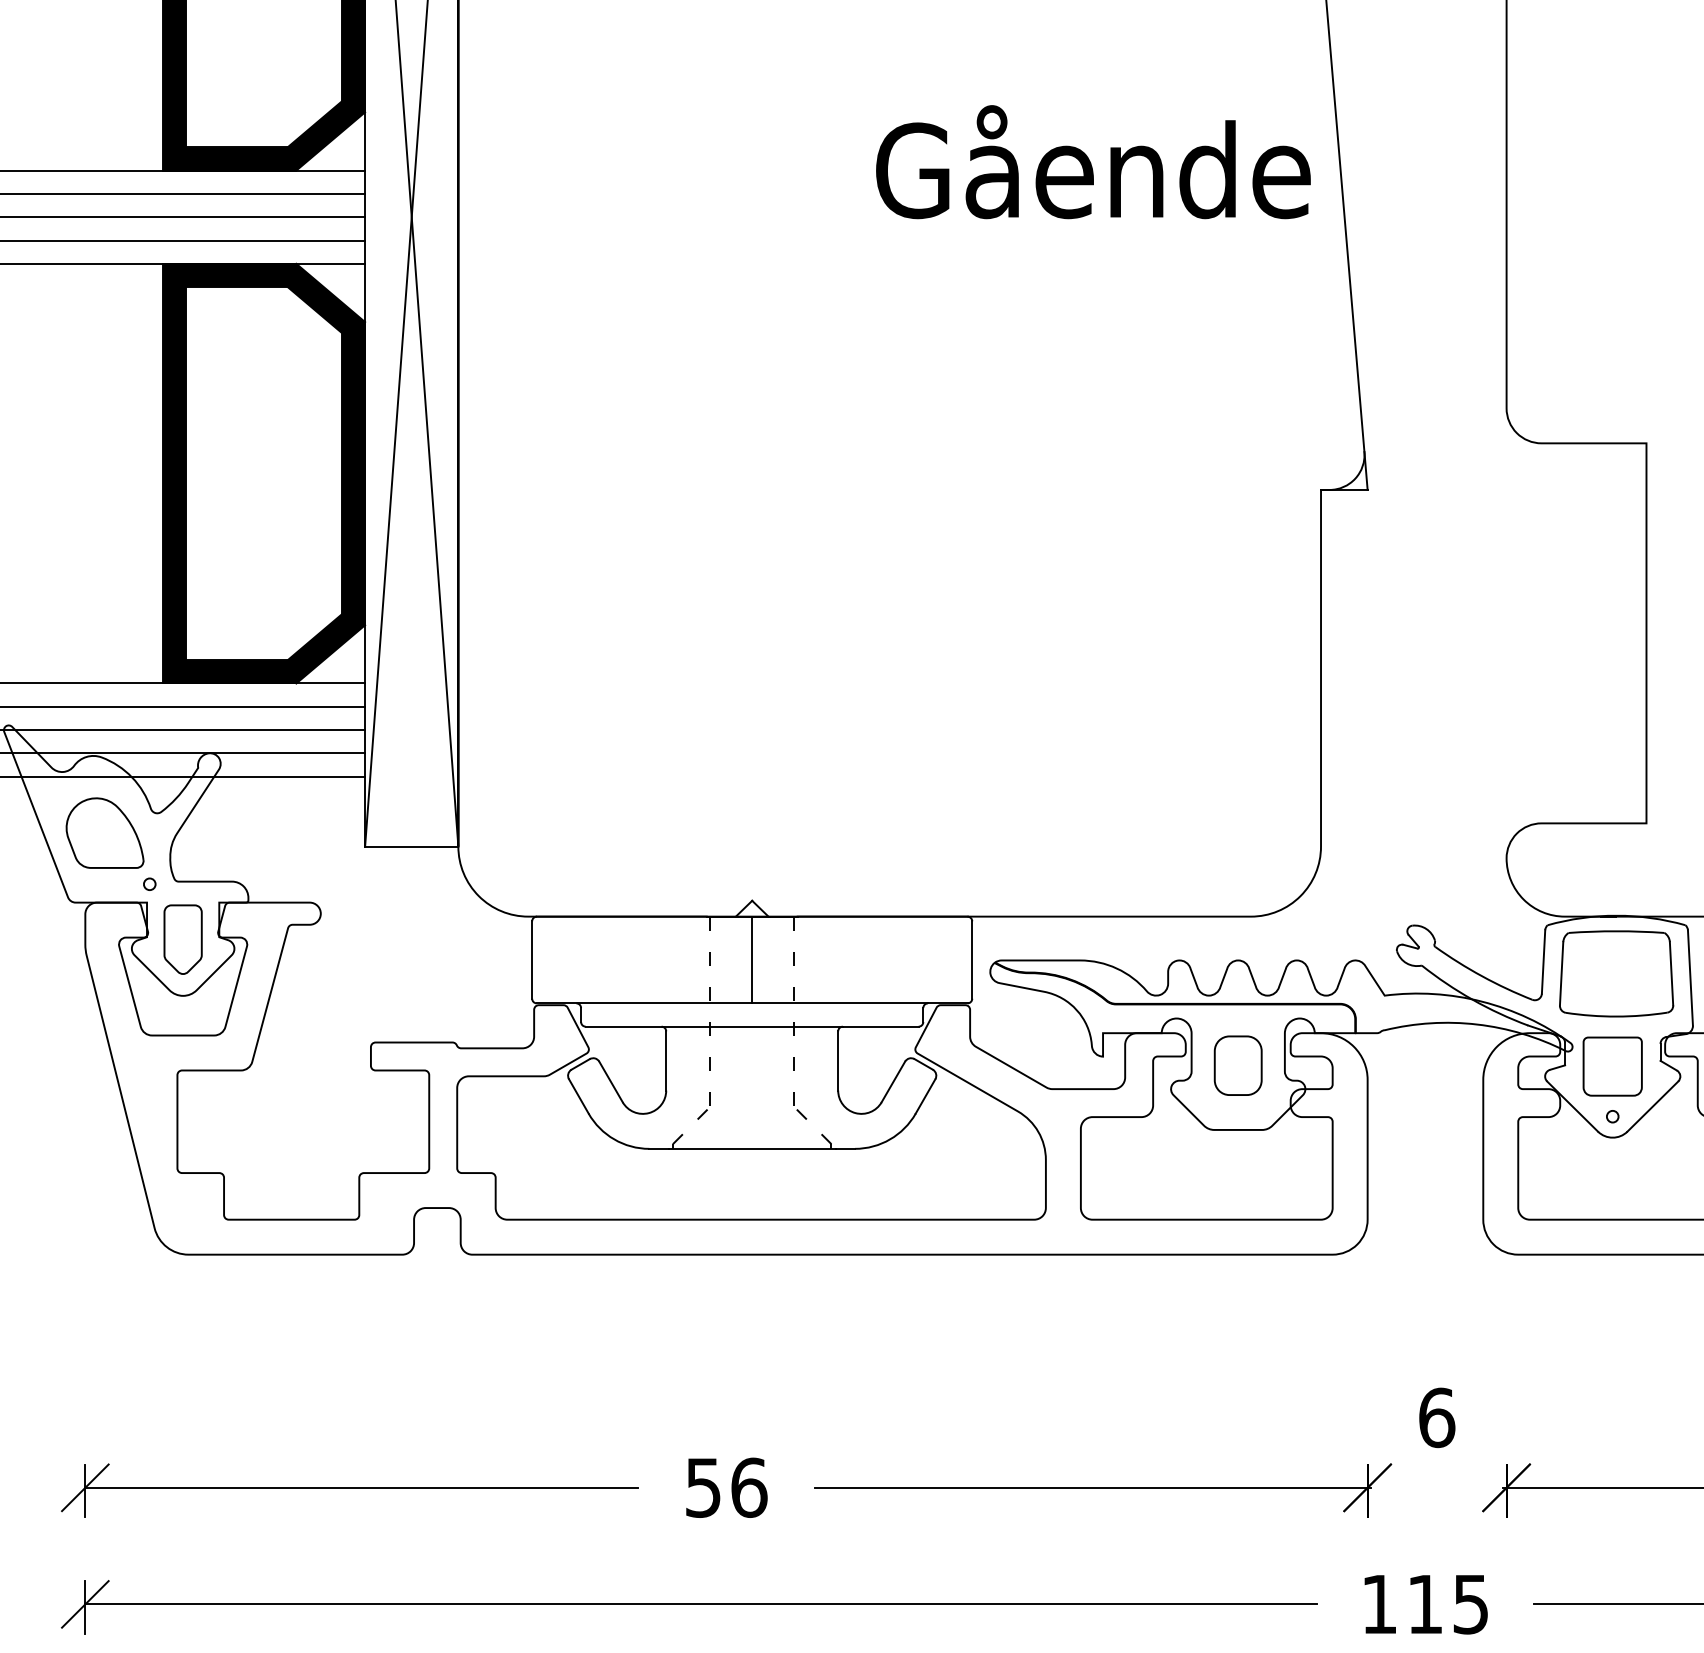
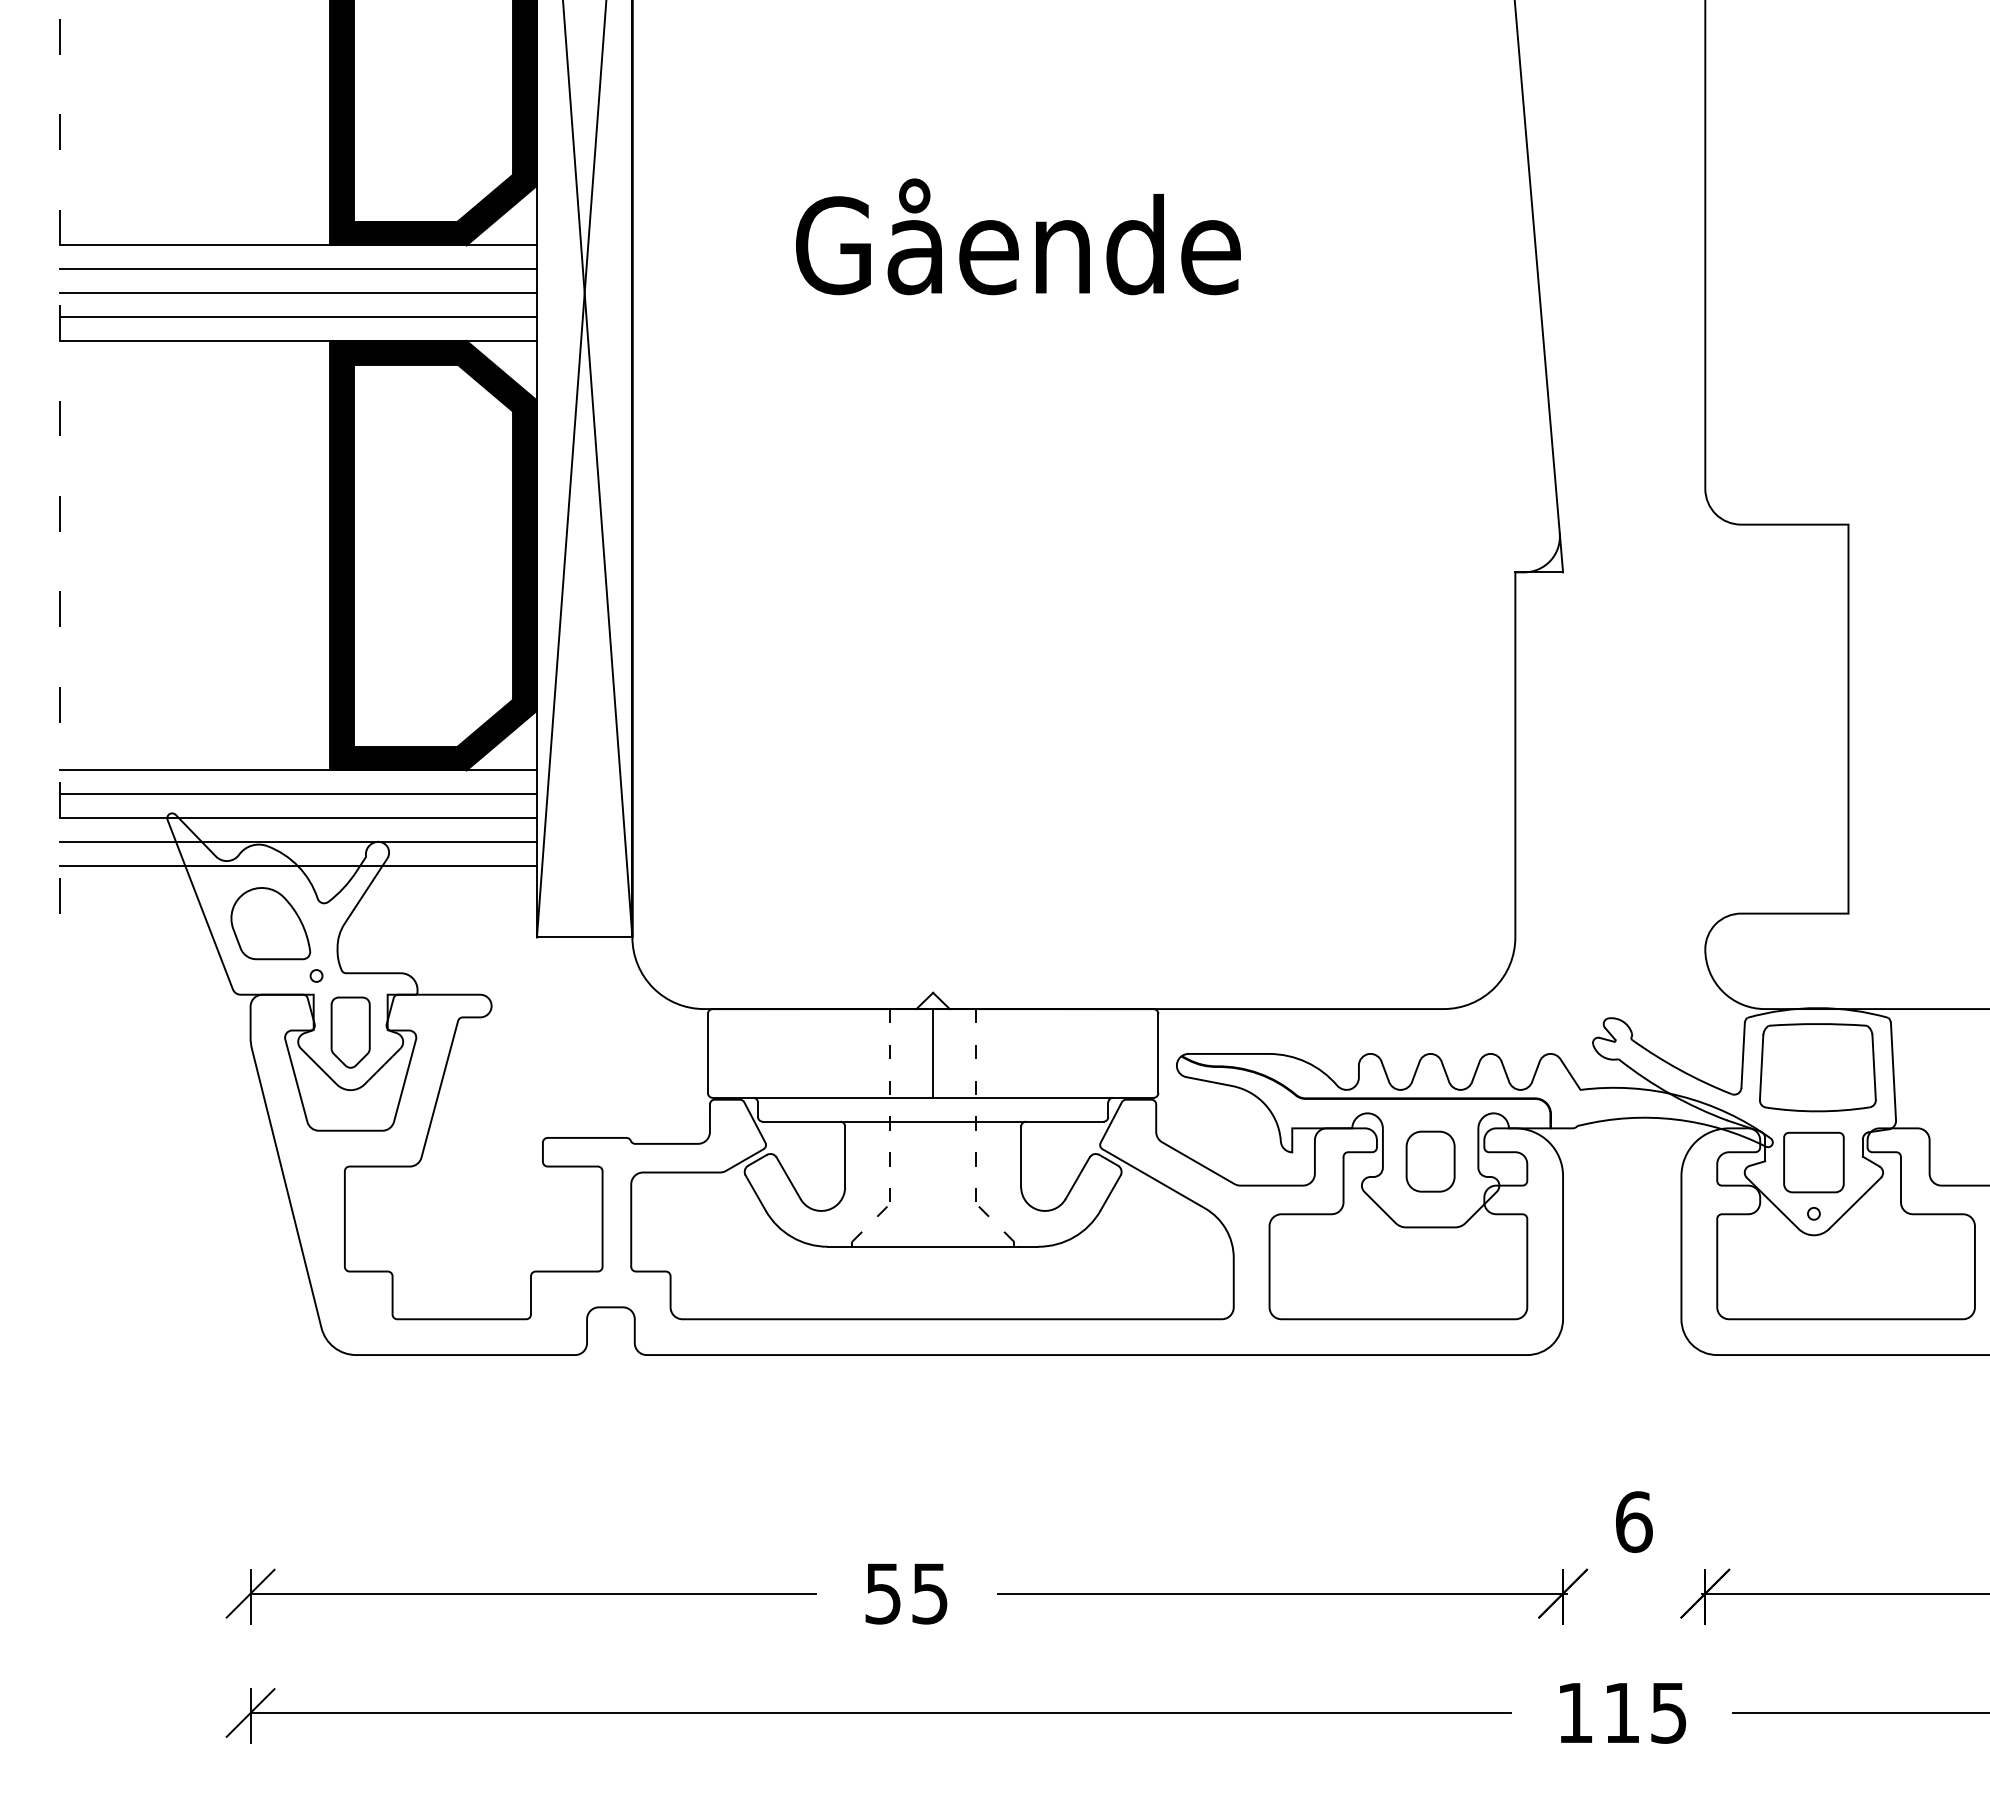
text: (1093, 161) -> (1018, 236), moved
text: (749, 1487) -> (930, 1593), 56 -> 55

